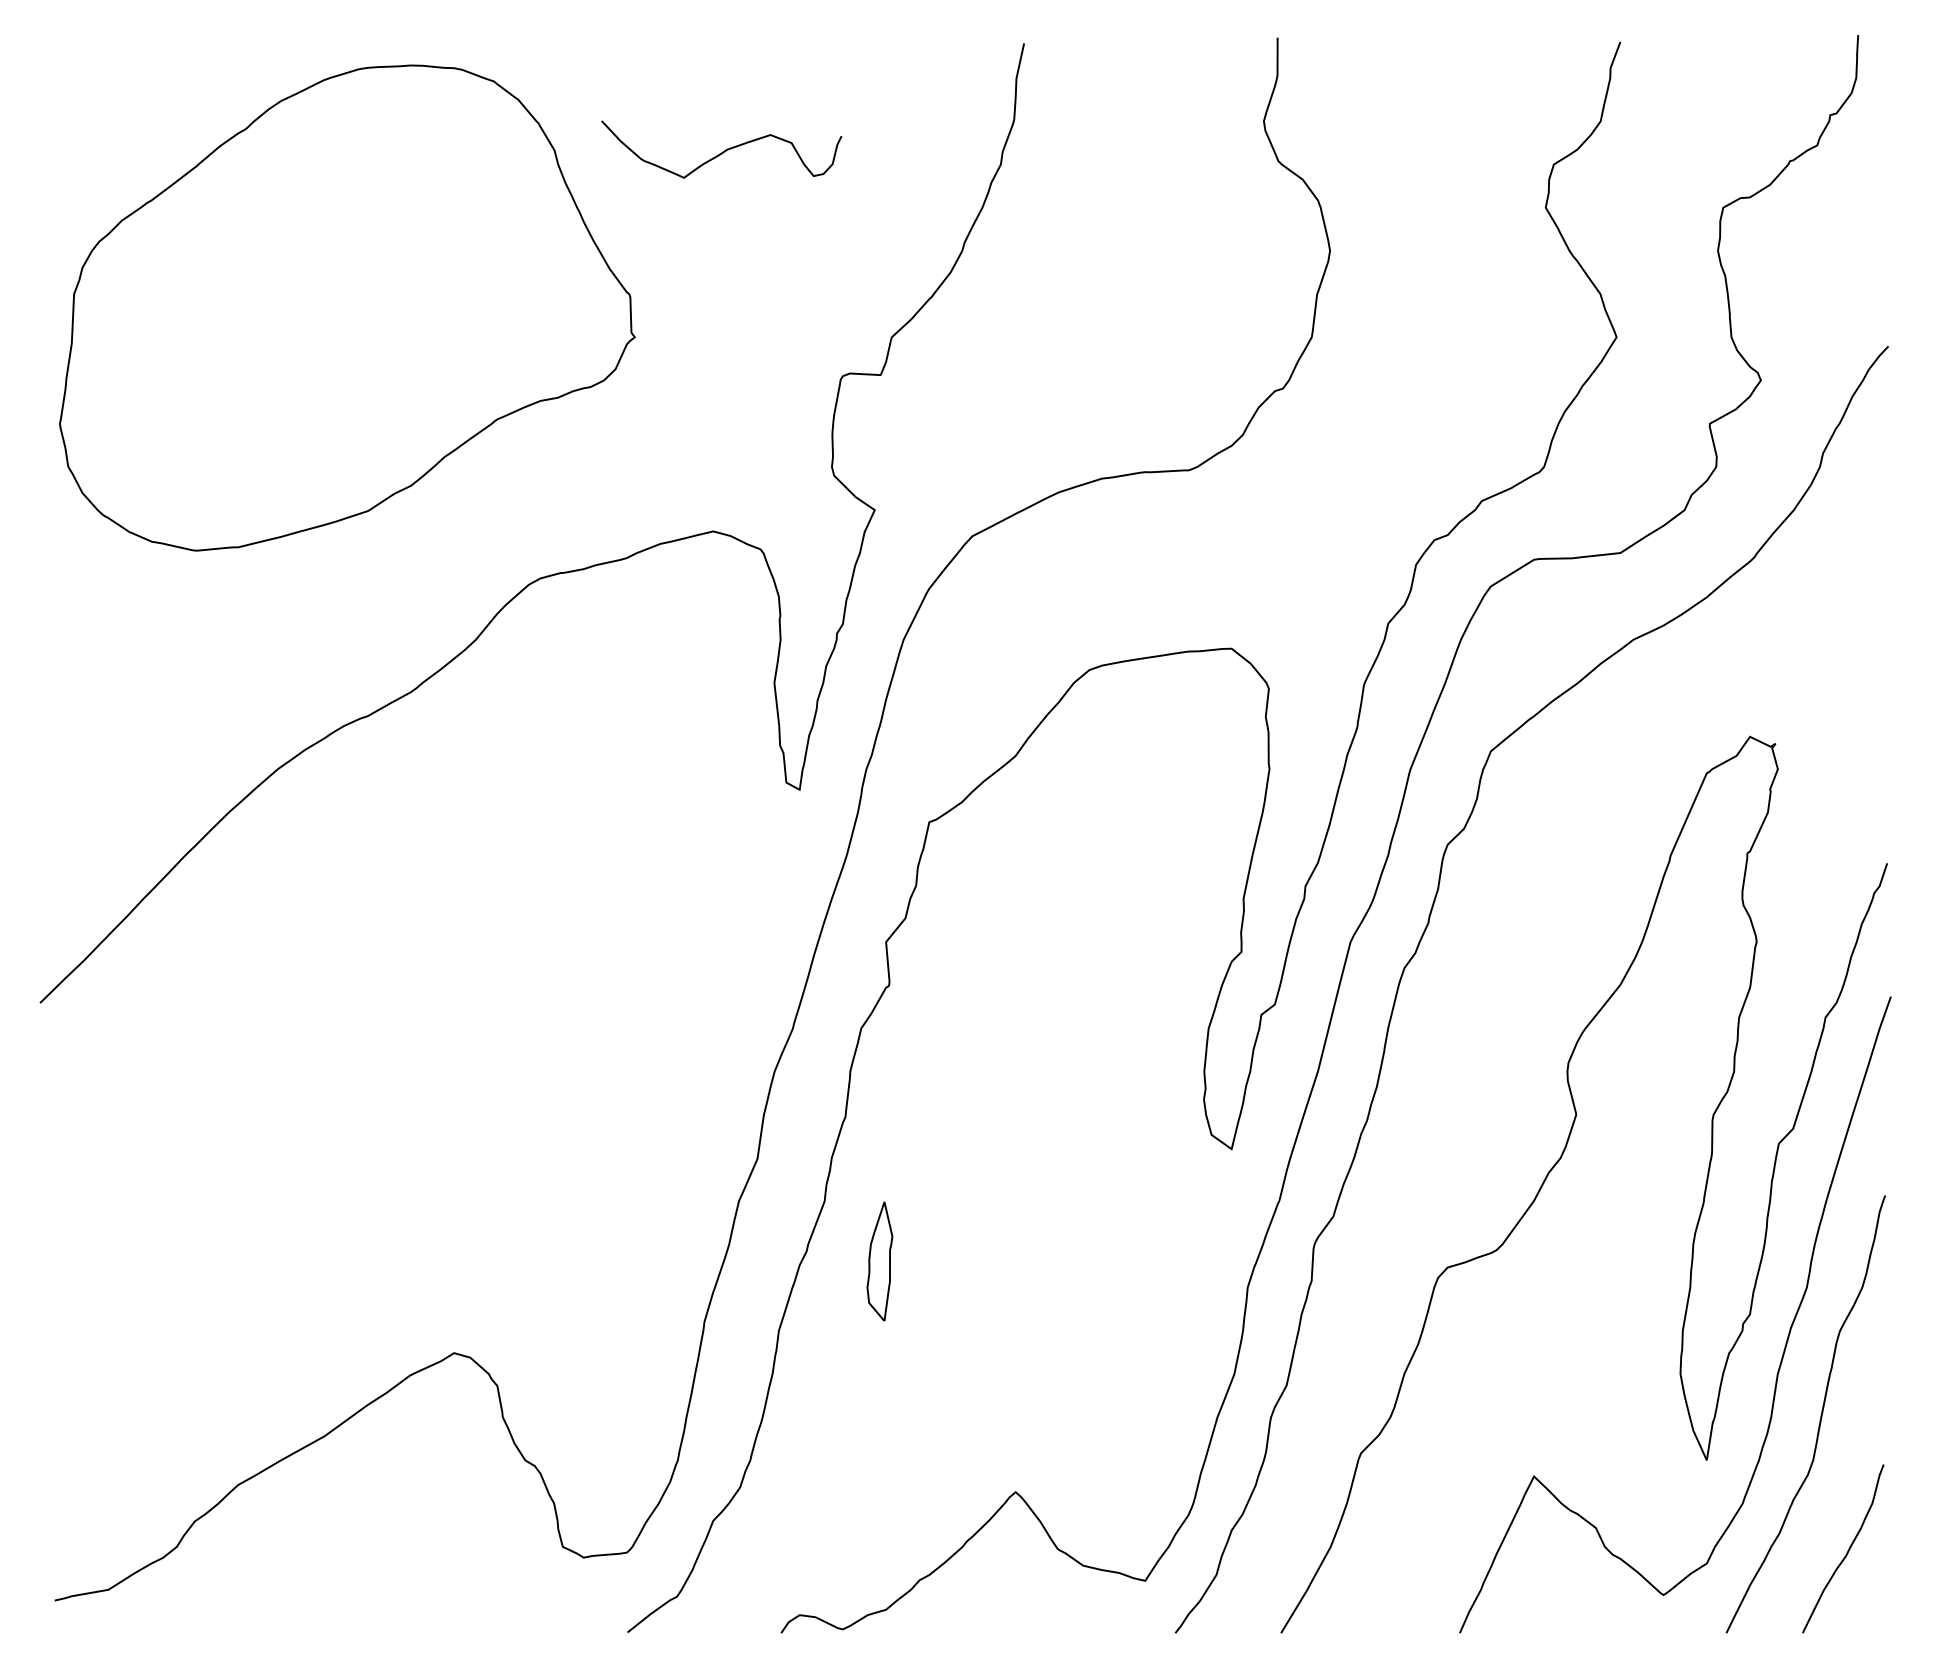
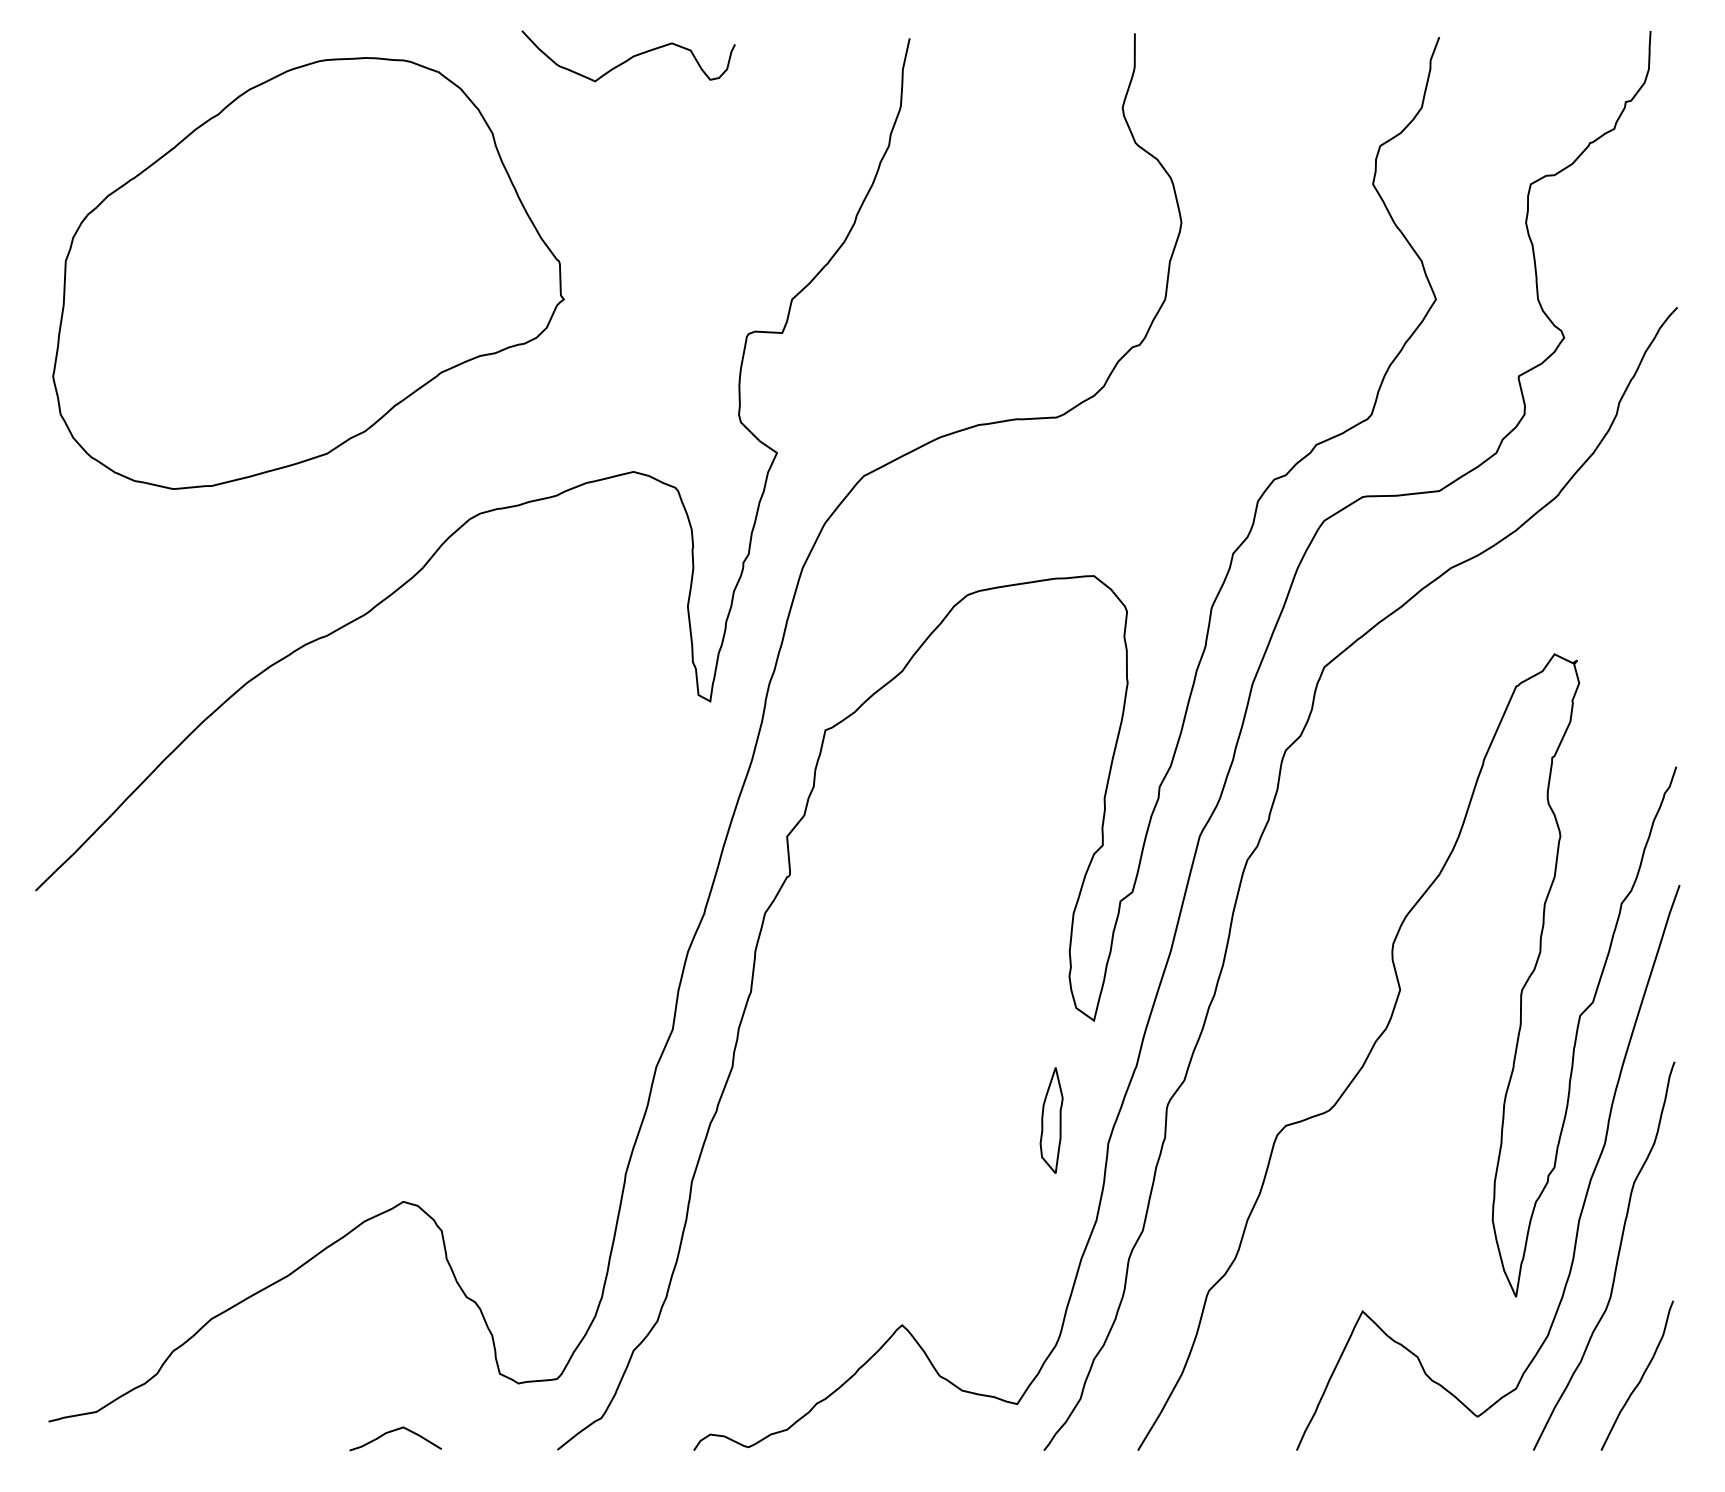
curve: (722, 151) -> (629, 58), moved
part: (879, 1261) -> (1051, 1120), moved
curve: (444, 1611) -> (394, 1431), added

